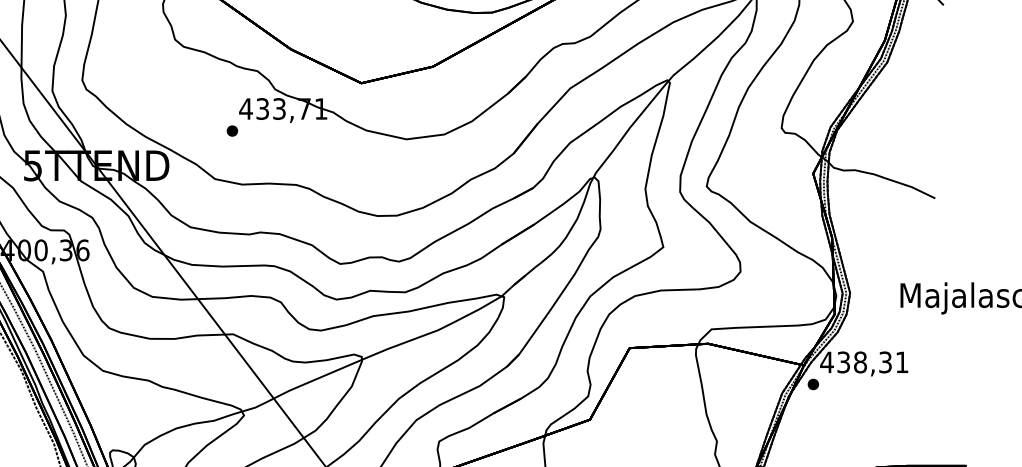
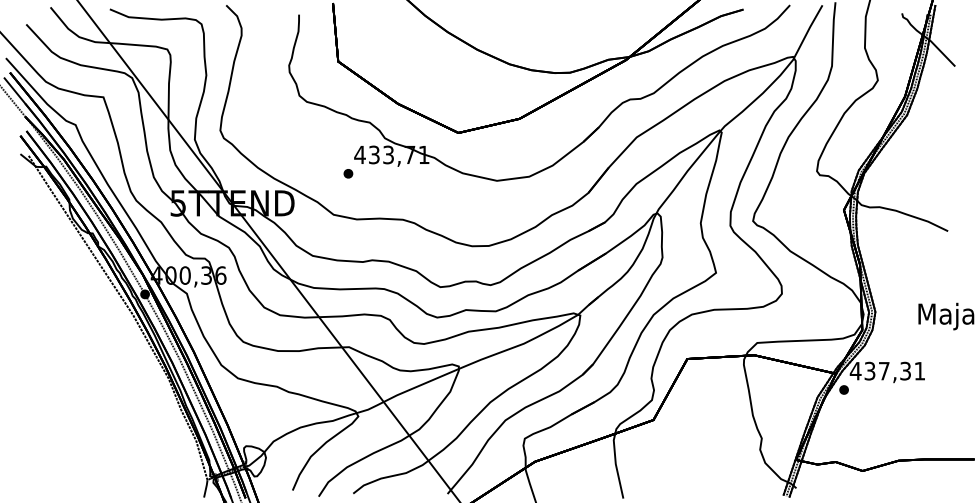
text: (859, 361) -> (883, 370), 438,31 -> 437,31

